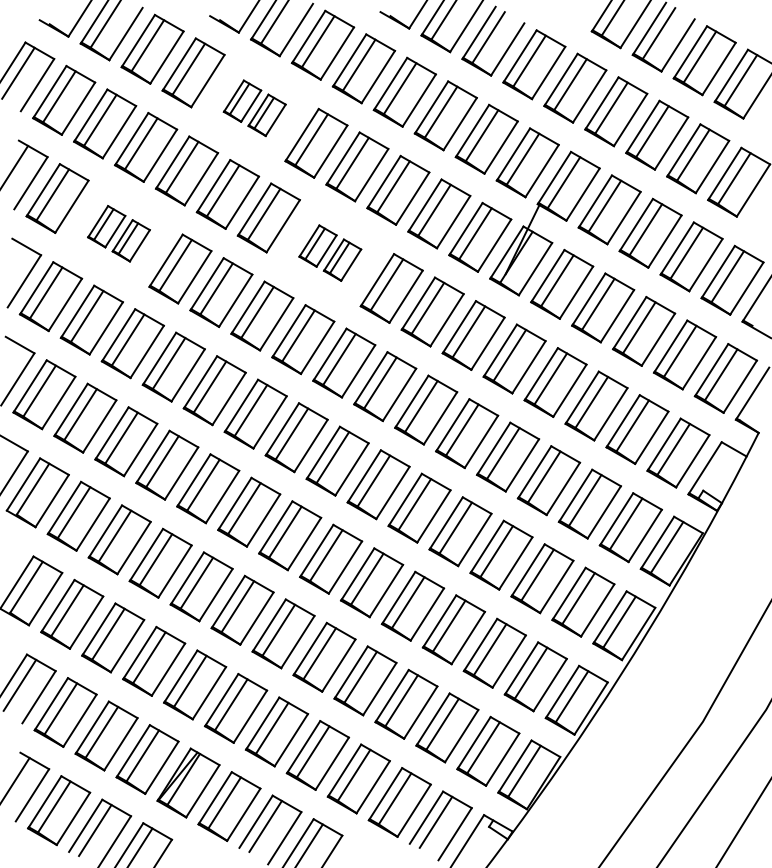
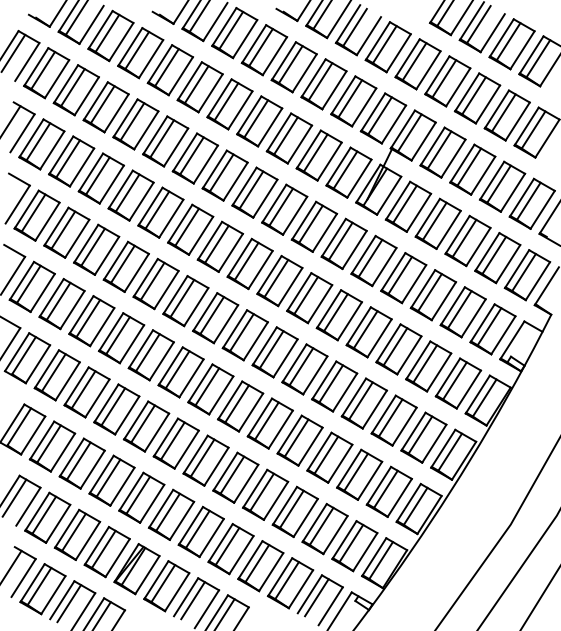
part: (253, 107) -> (184, 78), size x1.67
part: (118, 233) -> (86, 169), size x1.67
part: (329, 252) -> (239, 183), size x1.67

